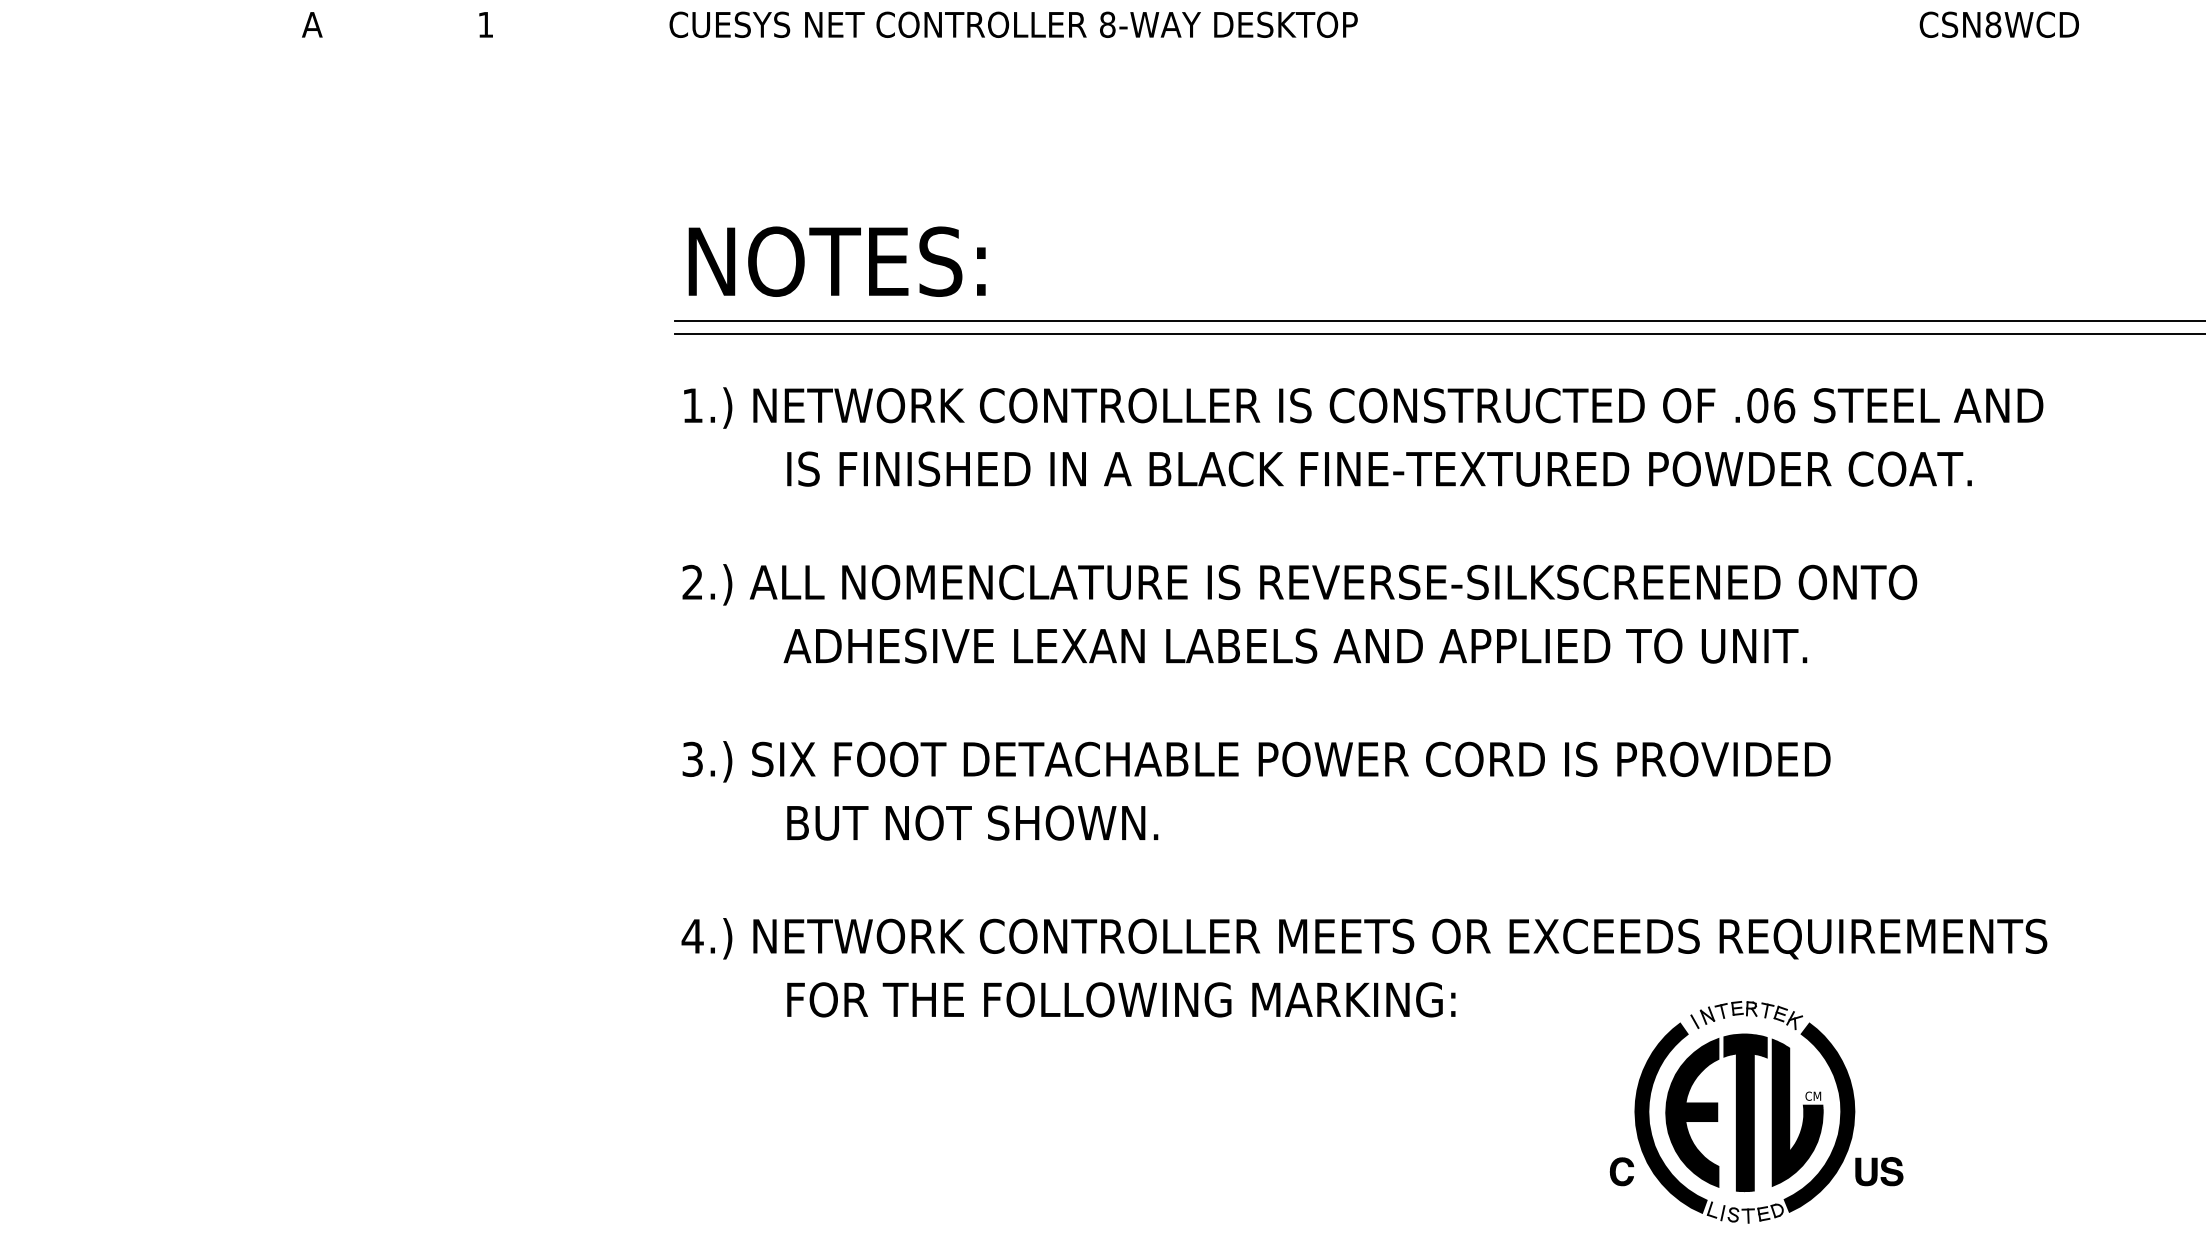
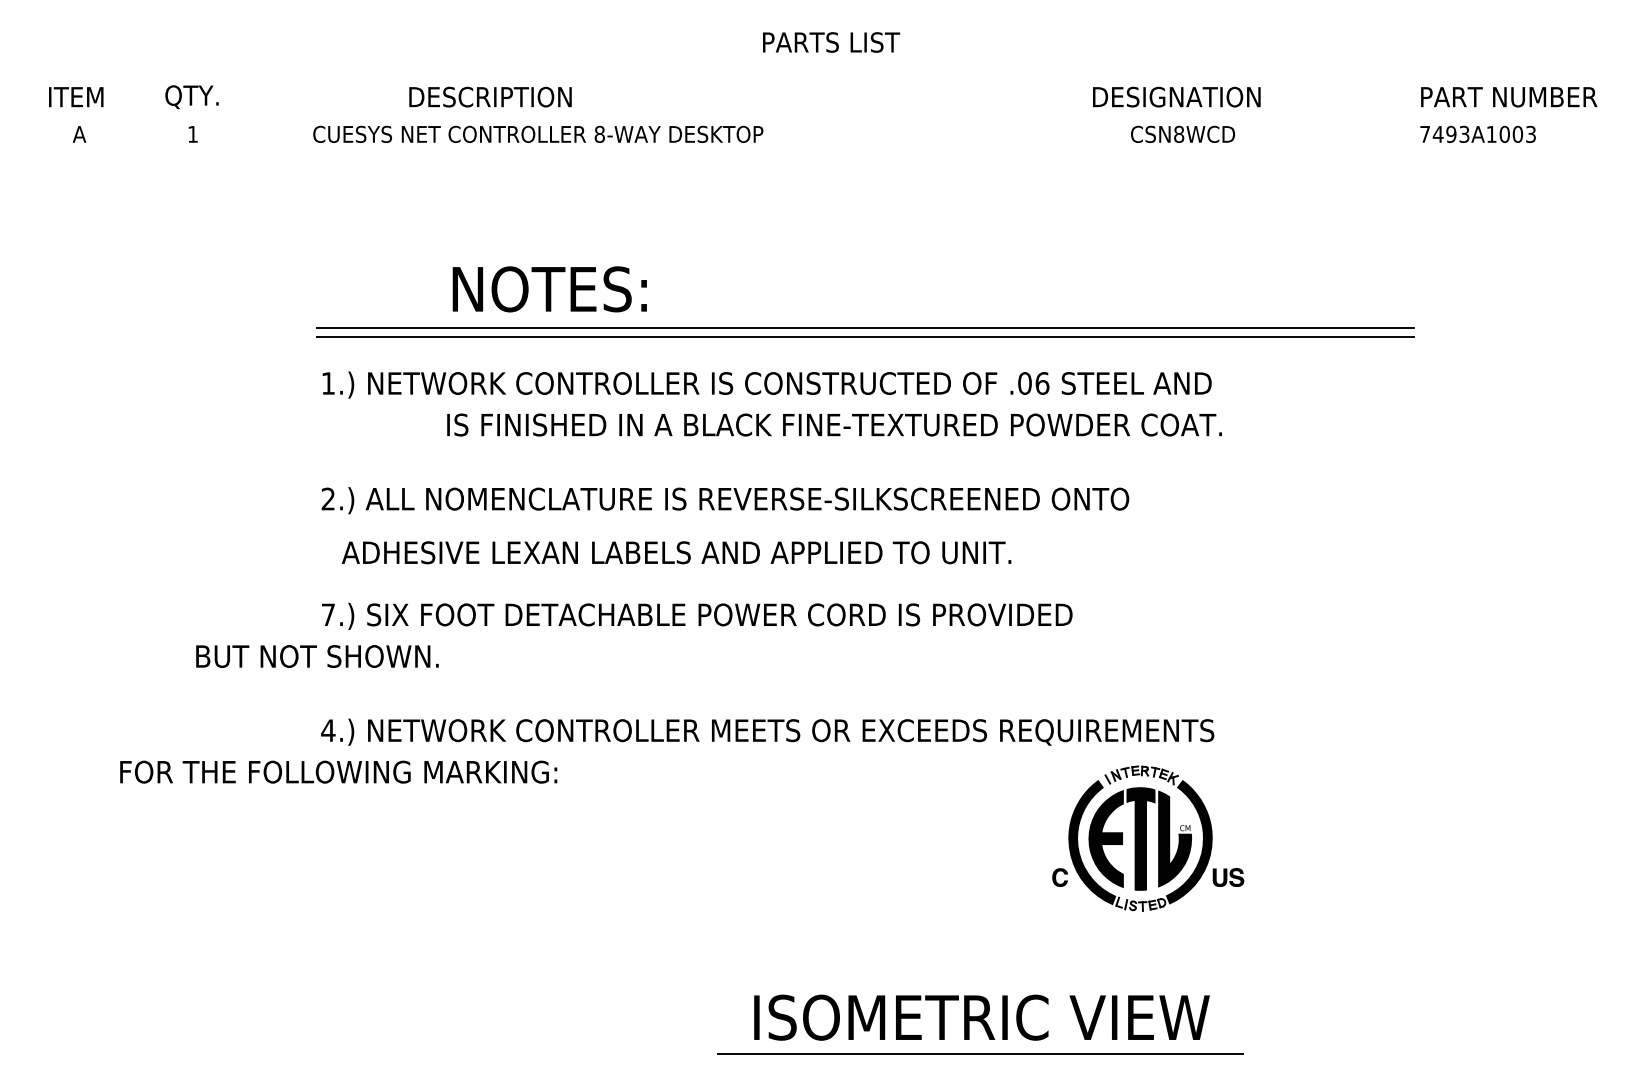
text: (836, 261) -> (549, 289), moved
text: (1379, 468) -> (834, 424), moved
text: (1295, 645) -> (676, 552), moved
text: (691, 758) -> (327, 614), 3.) -> 7.)
text: (972, 823) -> (317, 656), moved
text: (1121, 998) -> (338, 771), moved
part: (1757, 1111) -> (1148, 838), moved

